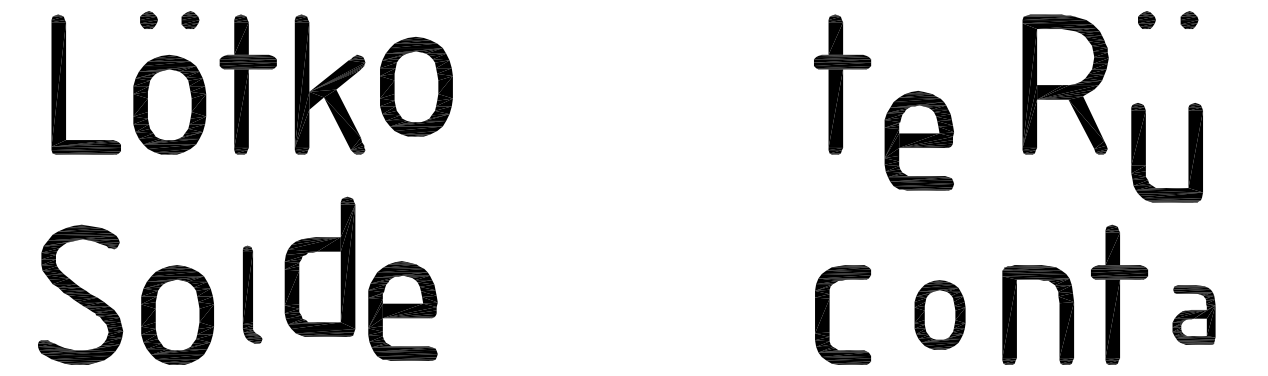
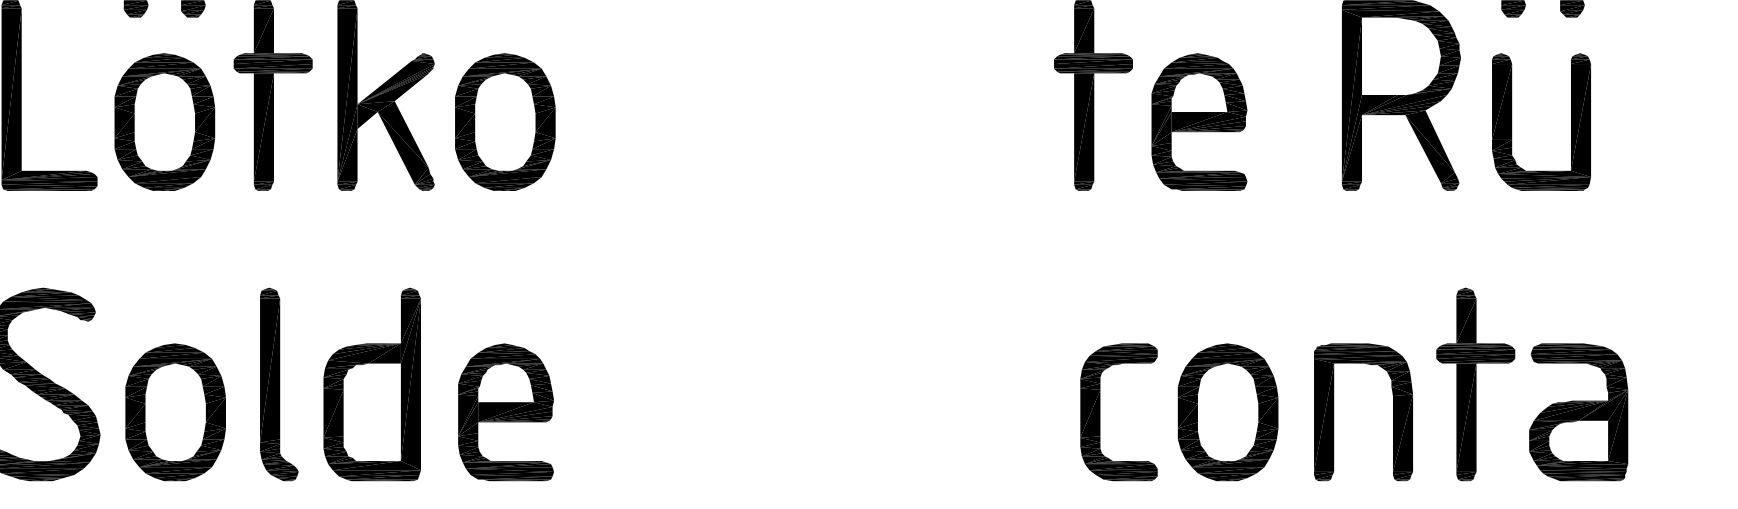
part: (416, 86) -> (505, 121), moved
part: (918, 140) -> (1198, 121), moved
part: (1145, 152) -> (1511, 121), moved
part: (319, 266) -> (371, 384), moved
part: (252, 294) -> (279, 384), size x1.43
part: (402, 310) -> (505, 411), moved
part: (829, 314) -> (1100, 411), moved
part: (939, 314) -> (1227, 411), size x1.43
part: (1193, 314) -> (1577, 411), size x1.67

